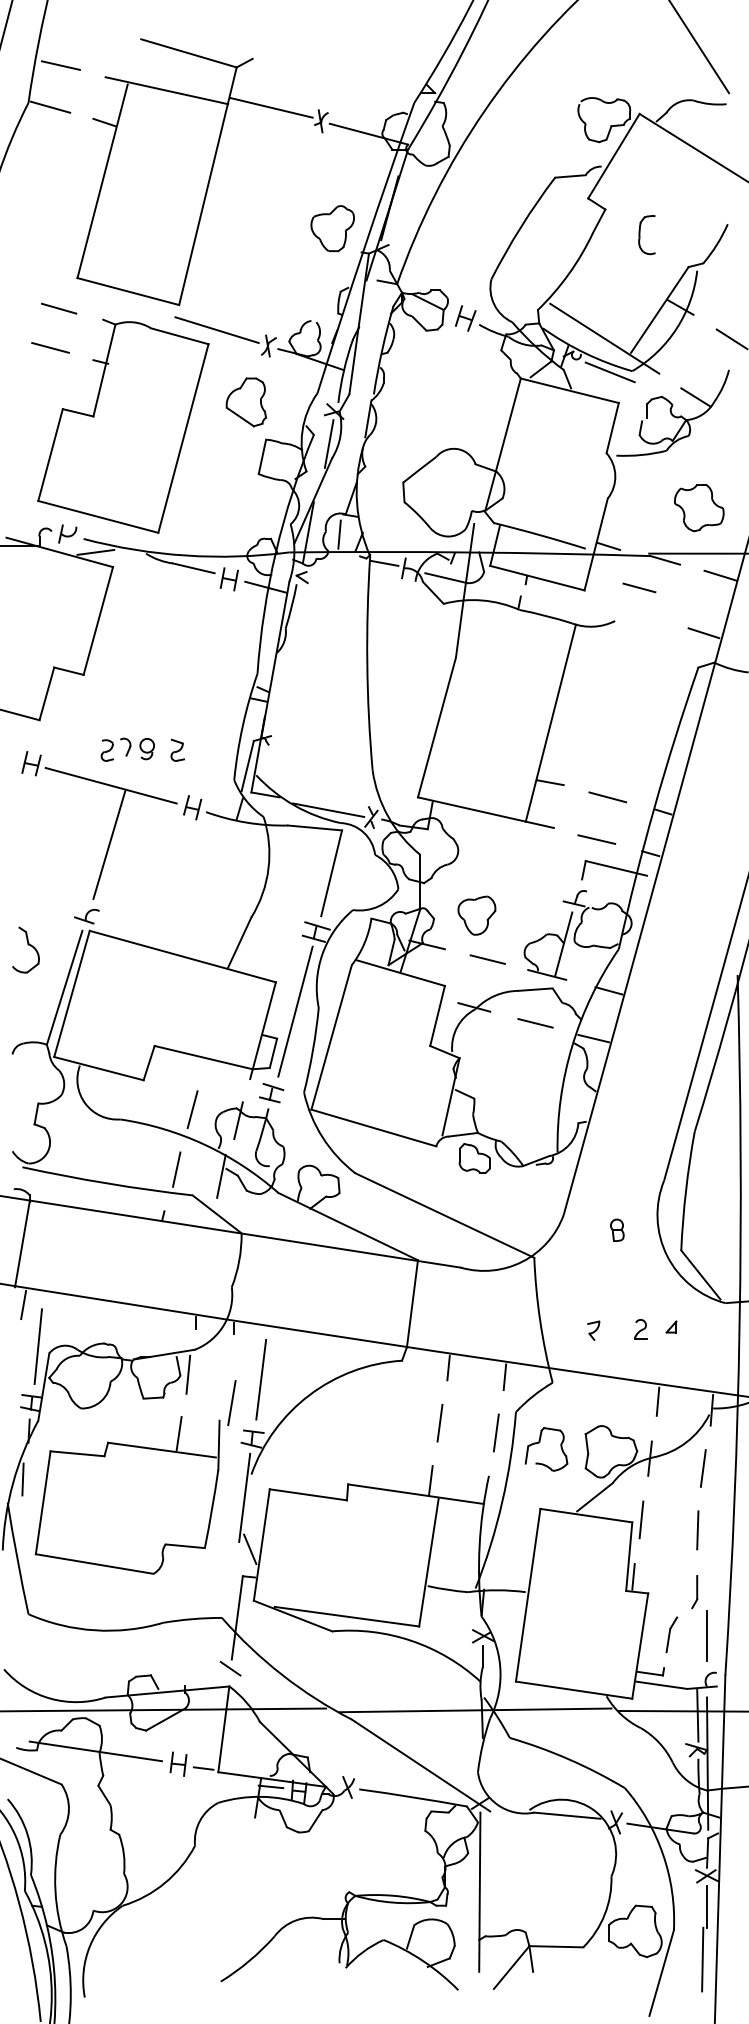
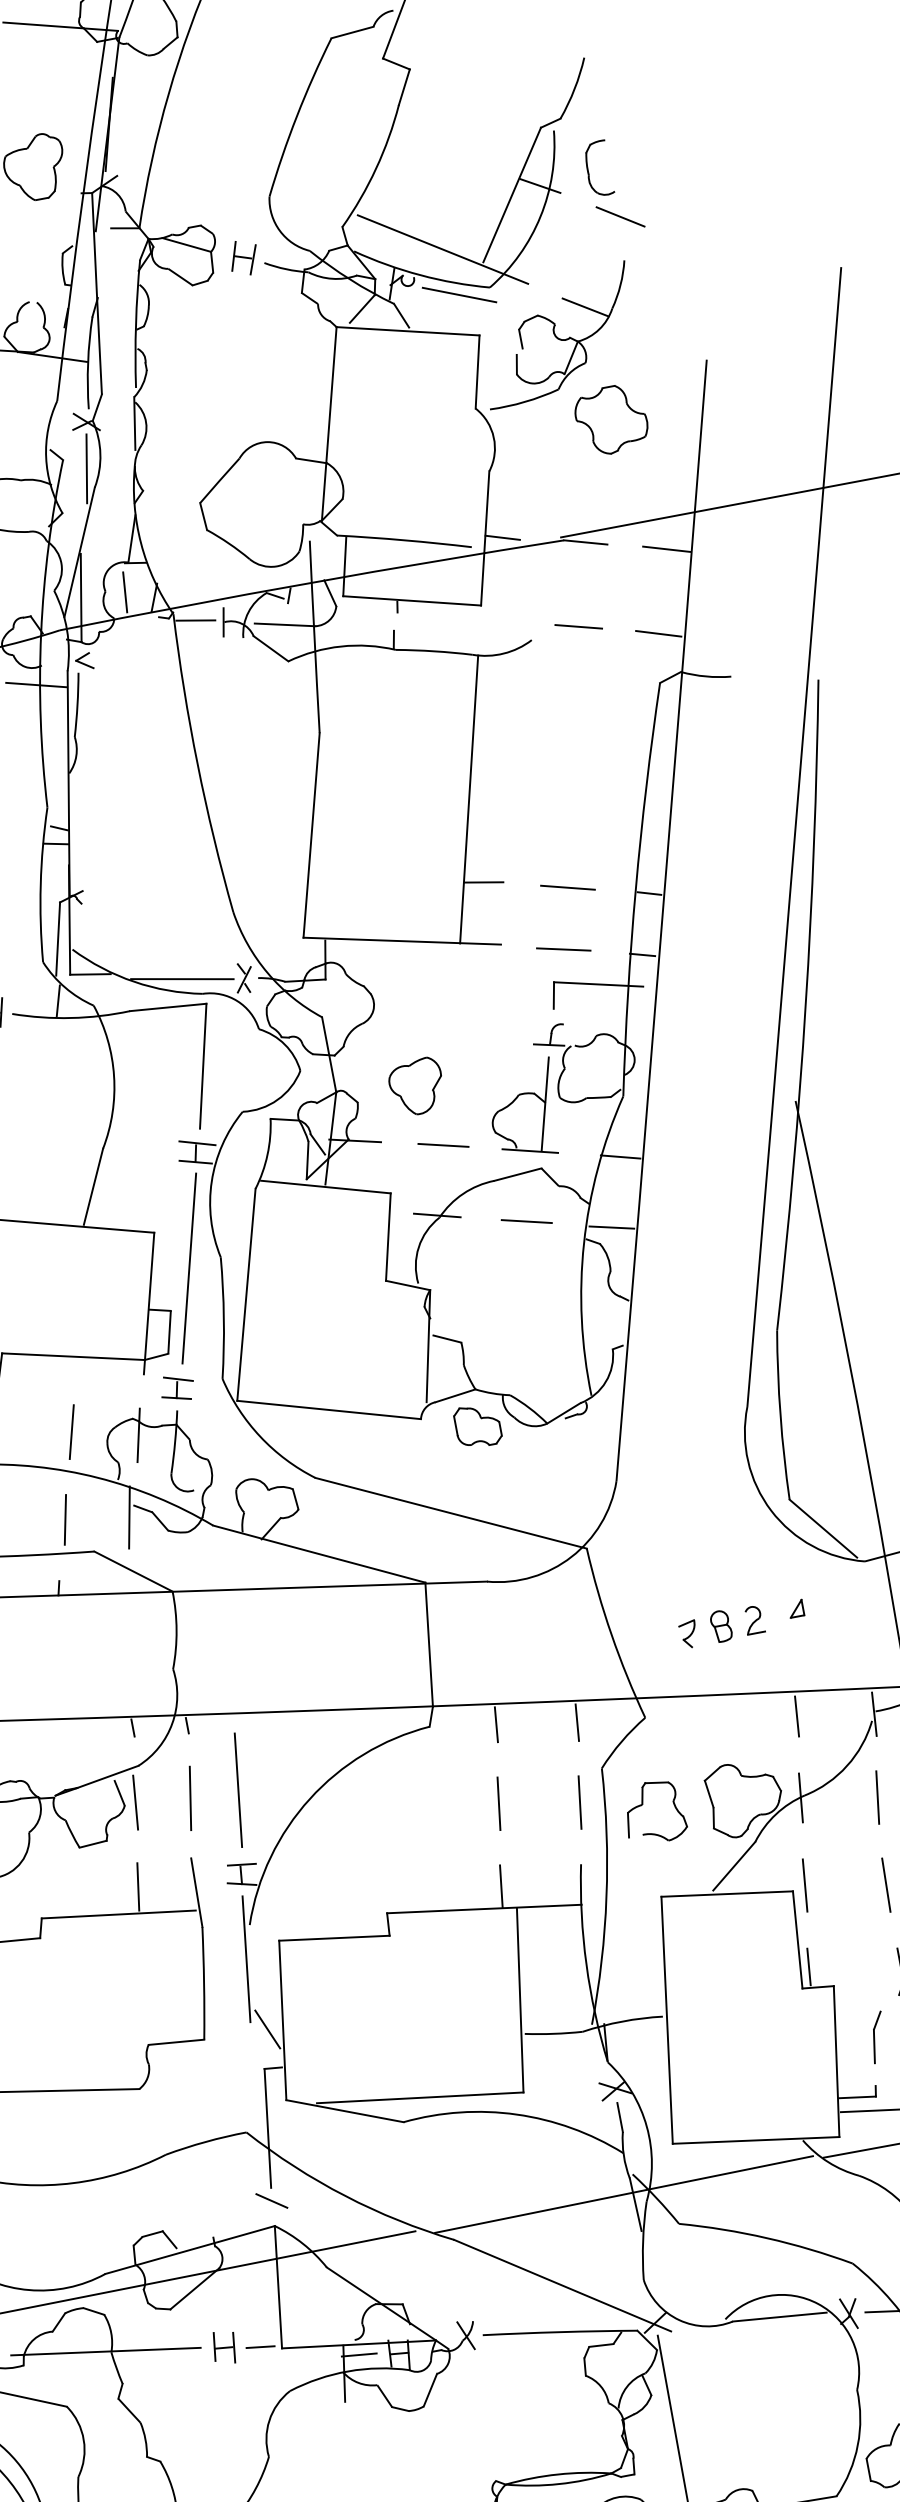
part: (646, 235) -> (597, 169), moved
part: (699, 508) -> (612, 420), moved
line: (639, 587) -> (578, 626), moved
part: (617, 1229) -> (721, 1625), moved
line: (231, 1403) -> (190, 1799), moved

